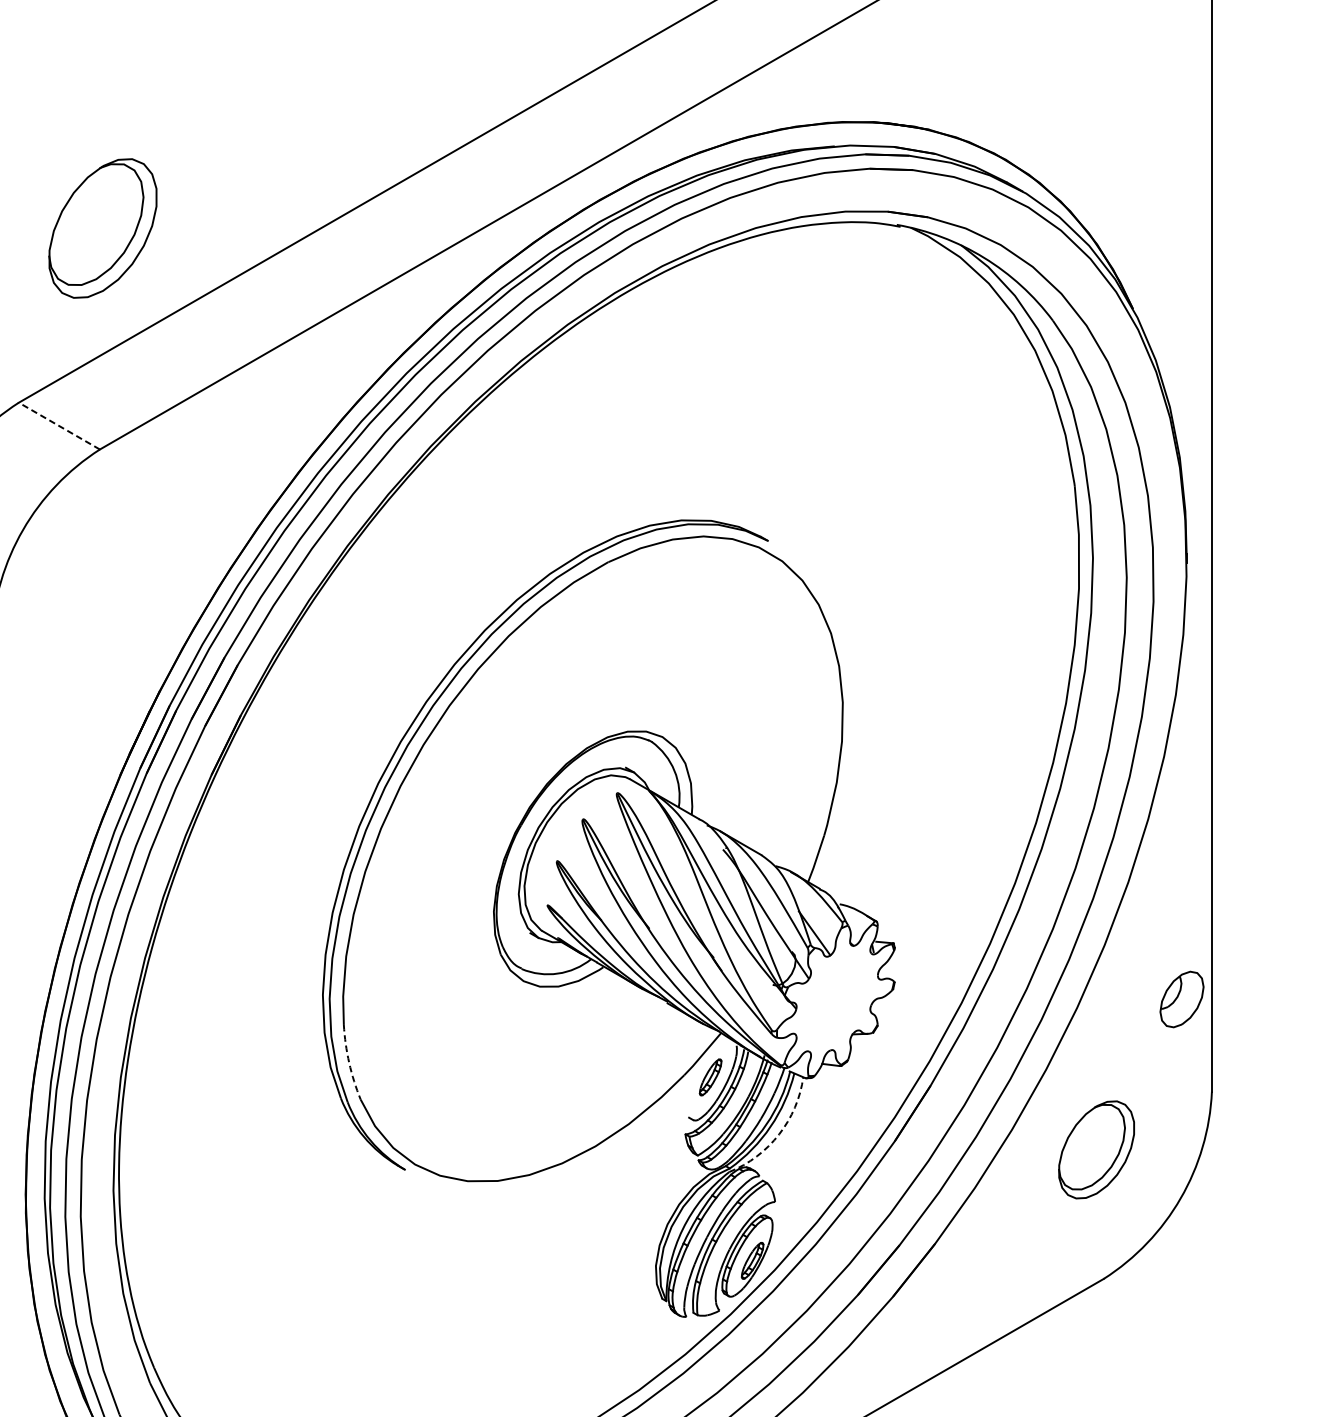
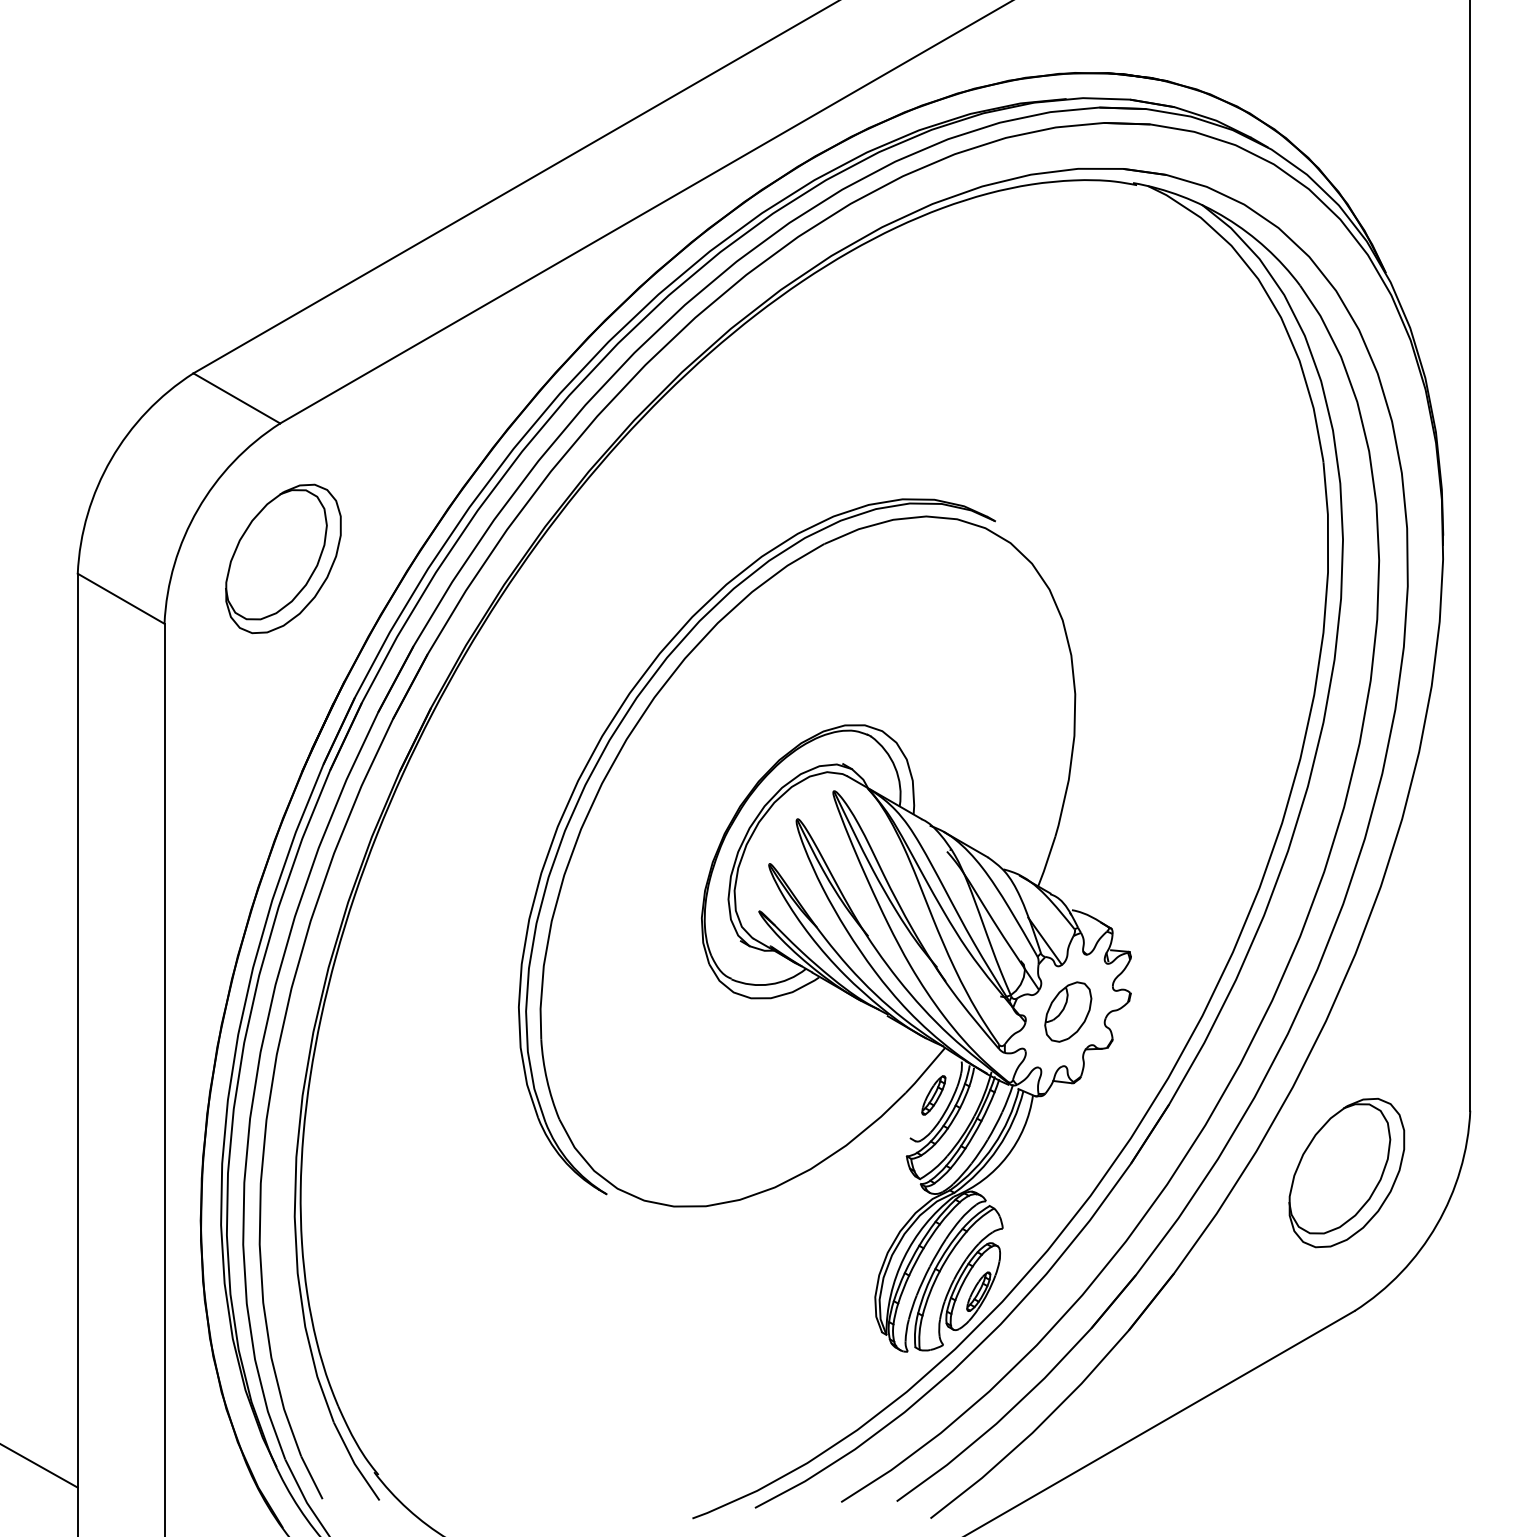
part: (102, 228) -> (283, 558), moved
line: (59, 426) -> (236, 398), dashed -> solid
part: (1182, 998) -> (1068, 1011), moved
arc: (349, 1062) -> (547, 1079), dashed -> solid
arc: (779, 1134) -> (1007, 1156), dashed -> solid
part: (1096, 1149) -> (1346, 1172), size x1.43

